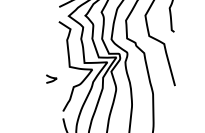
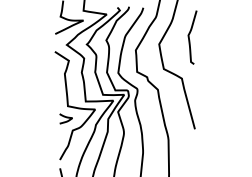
curve: (51, 77) -> (65, 117), moved

